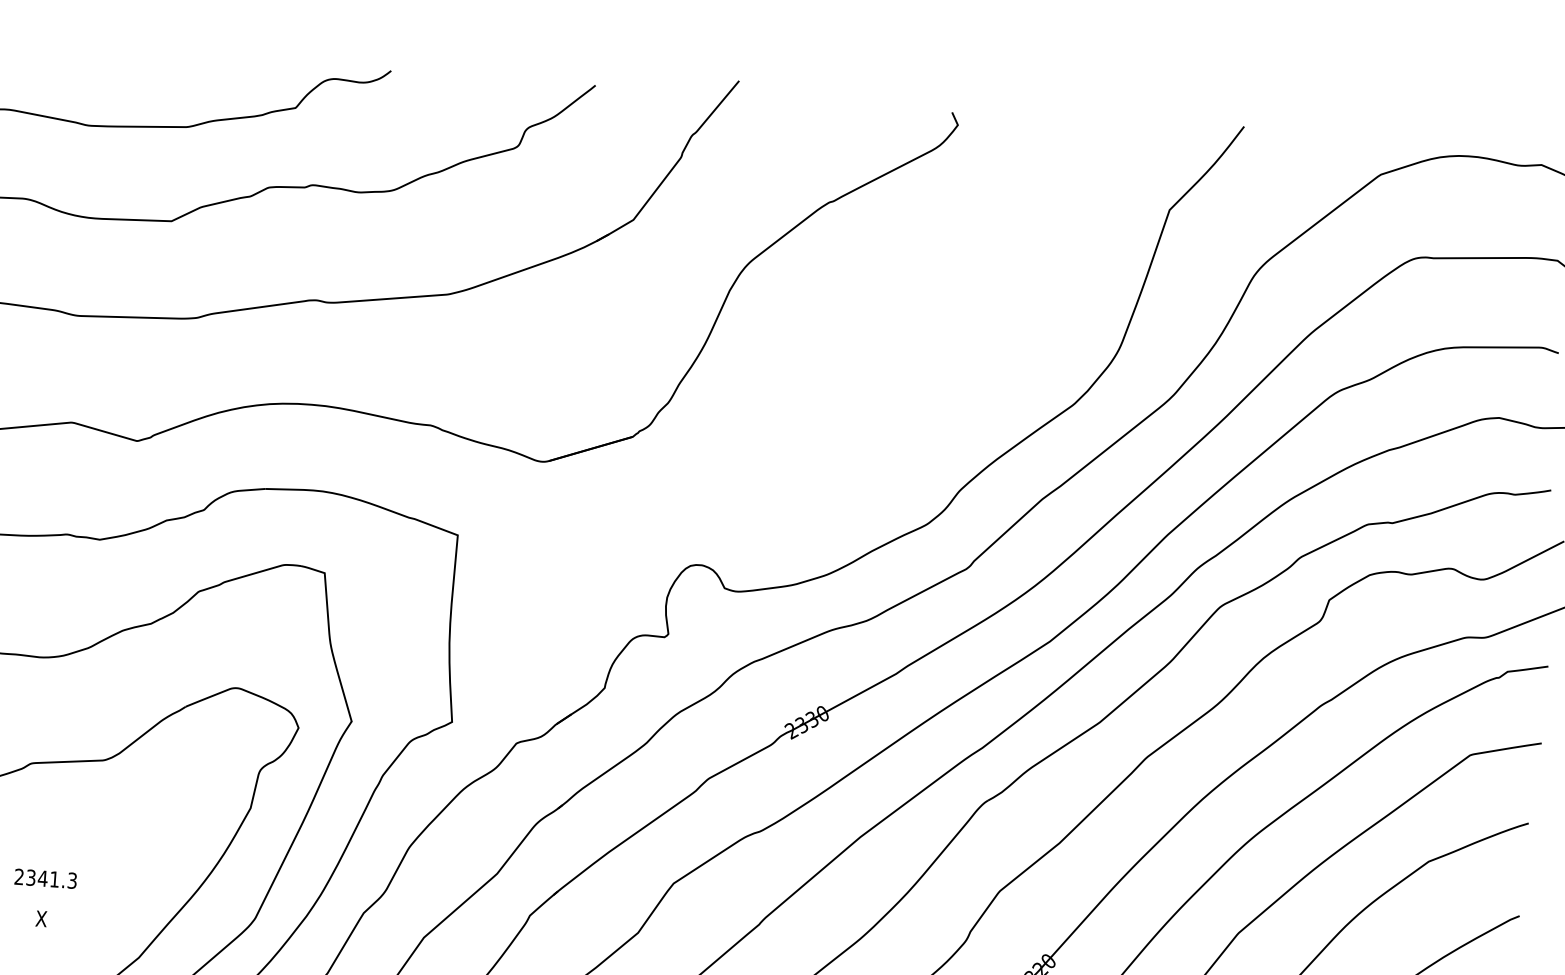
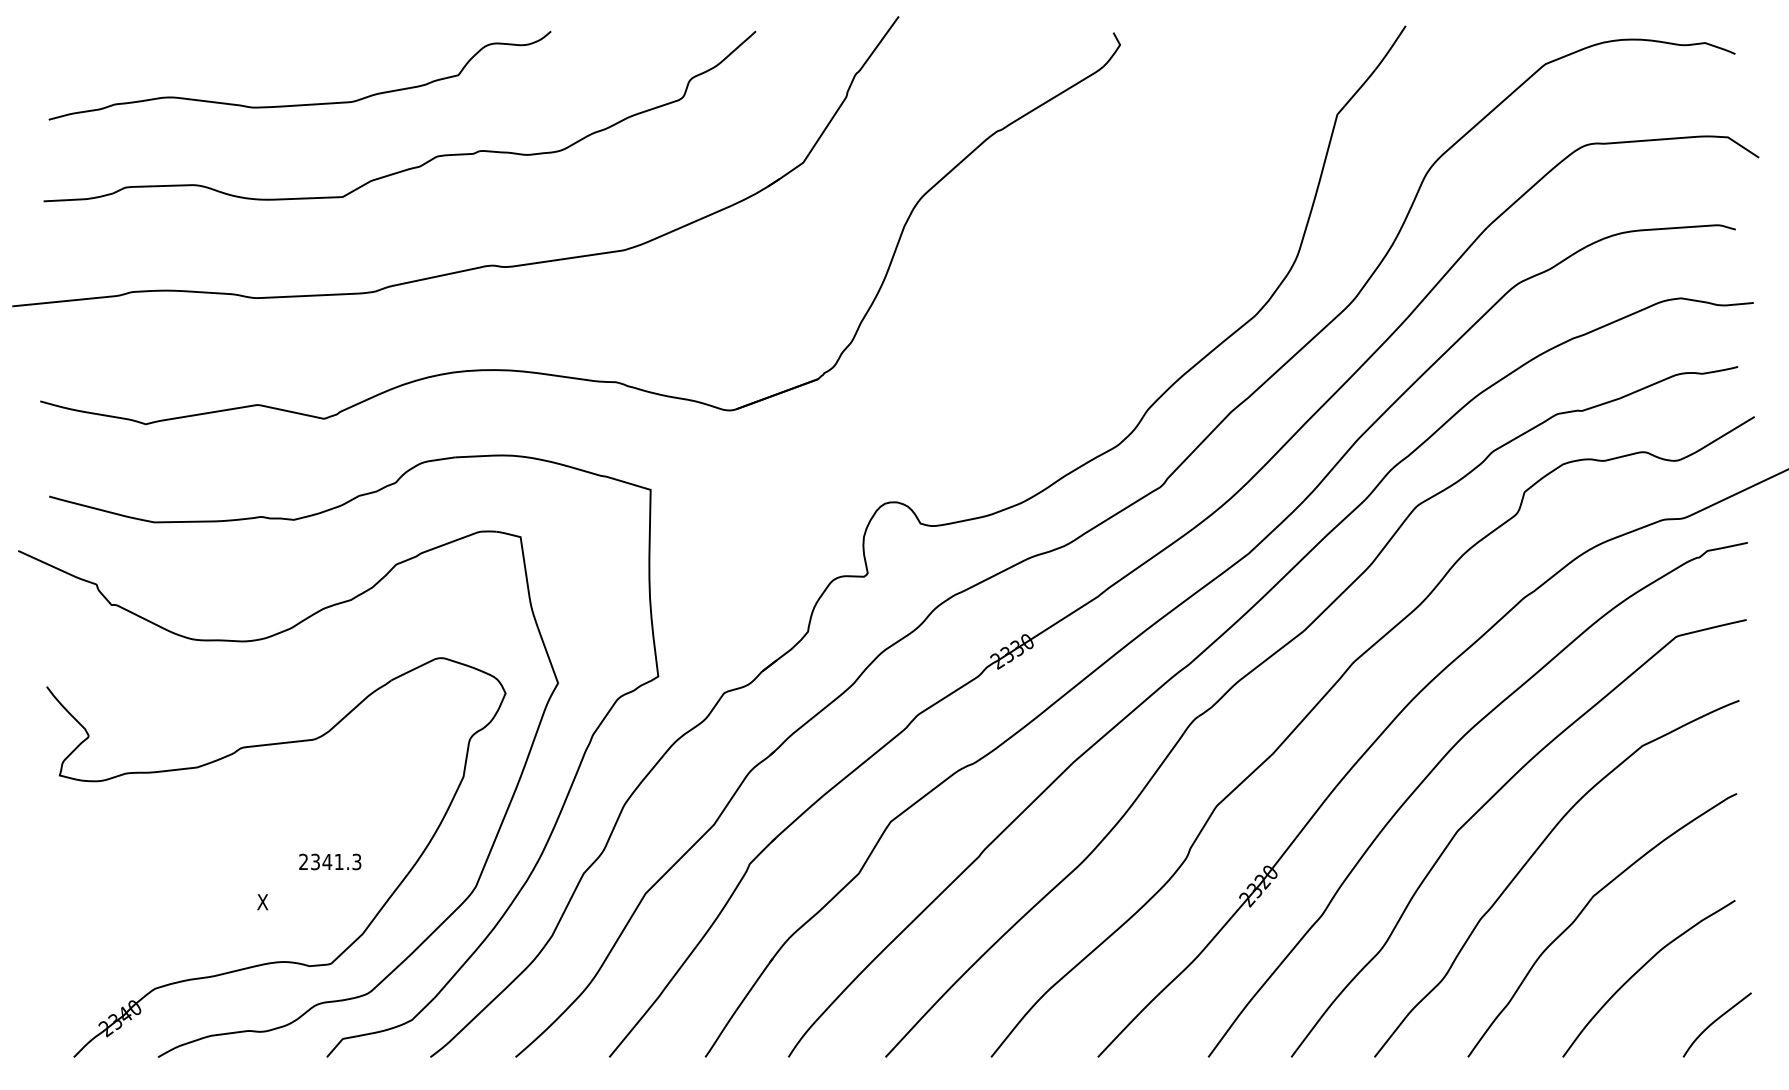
text: (46, 878) -> (330, 861), moved

